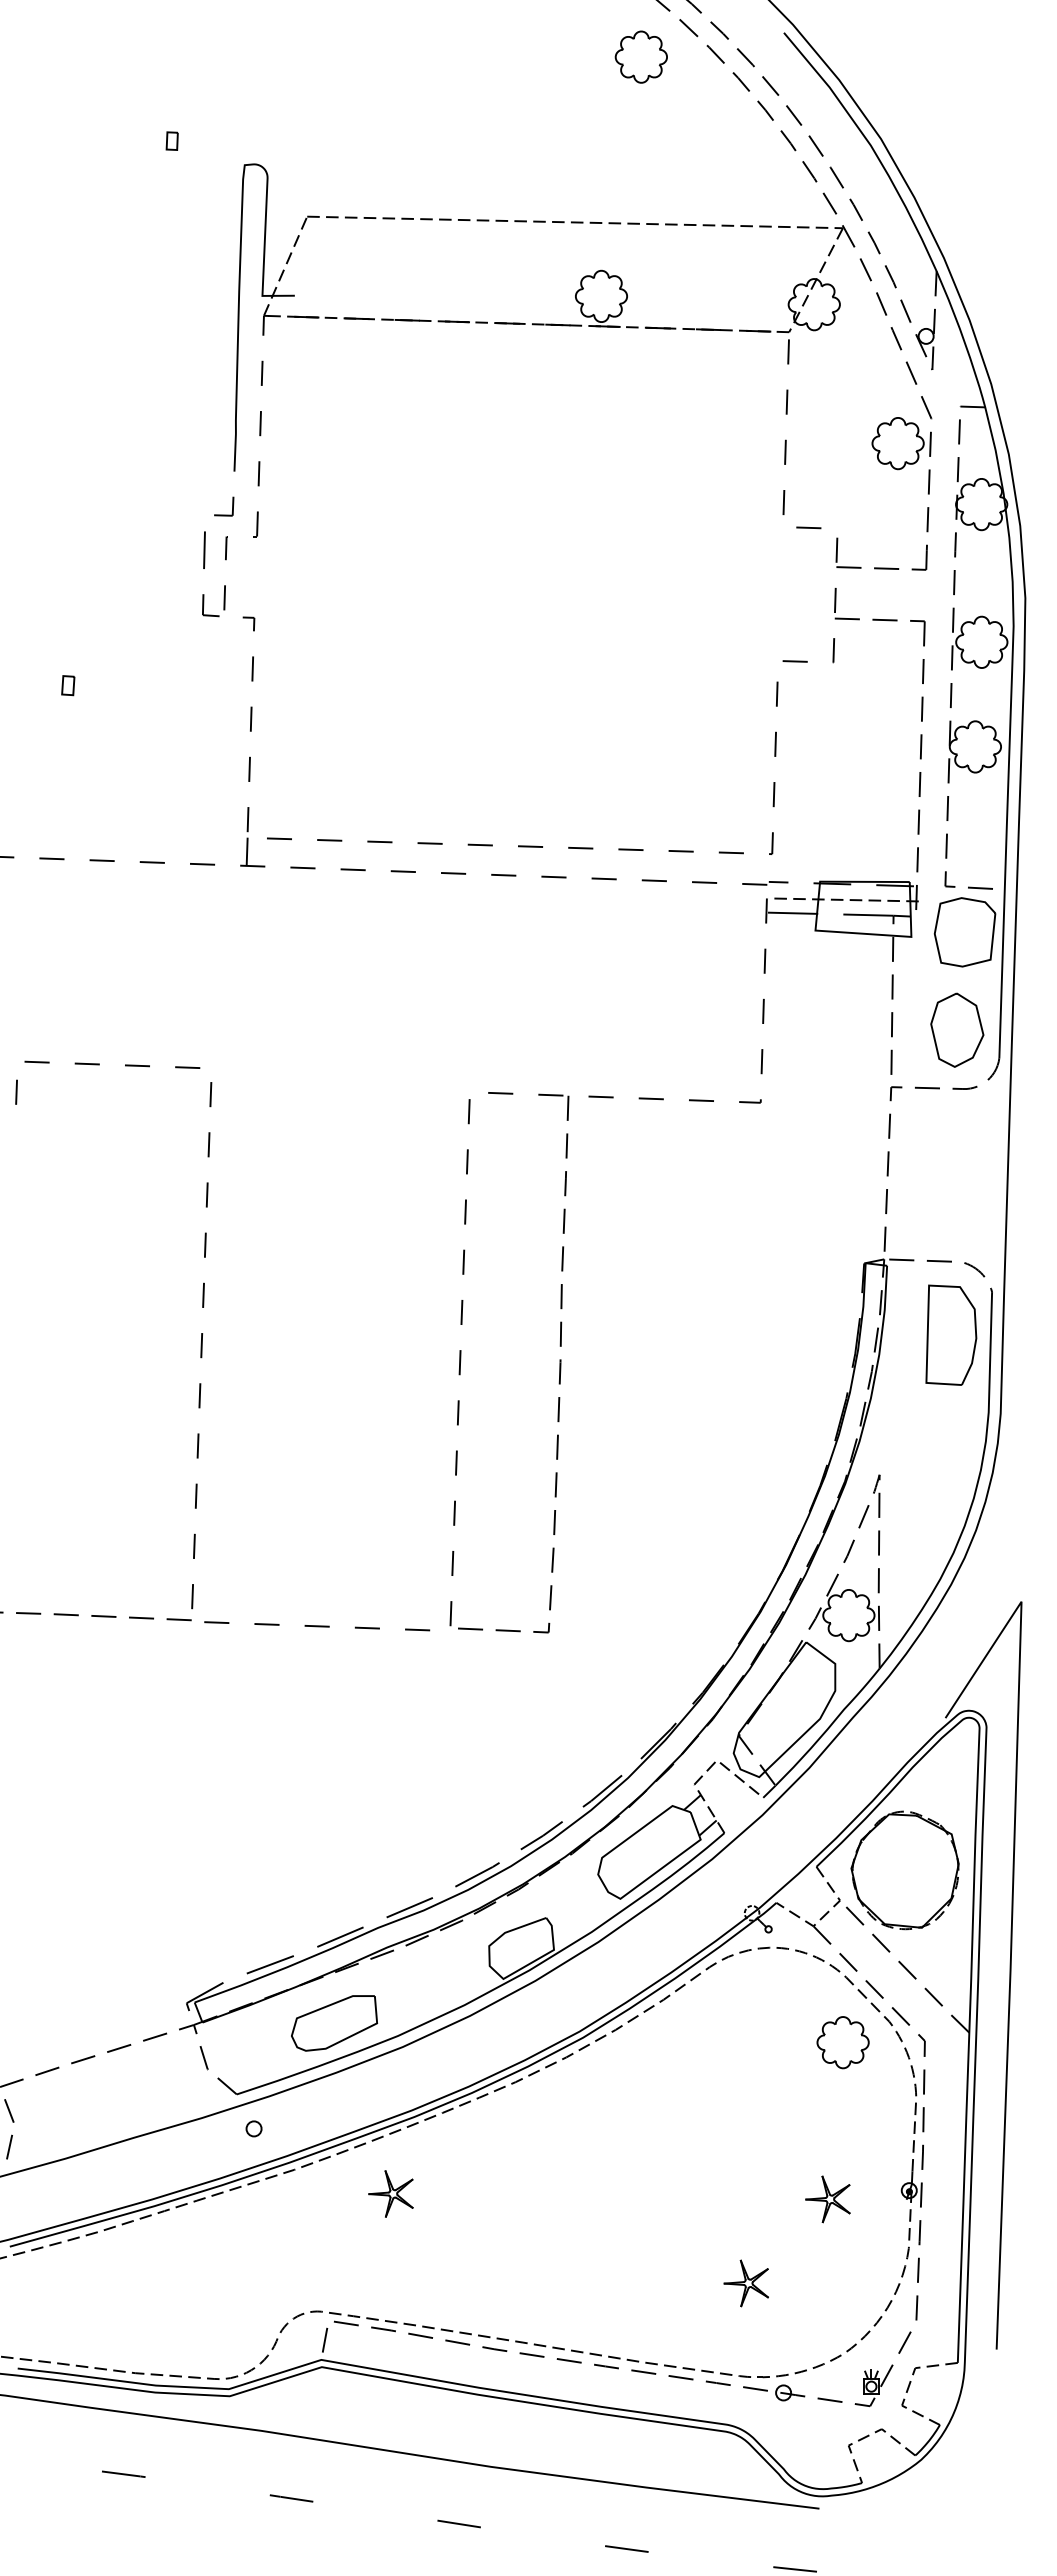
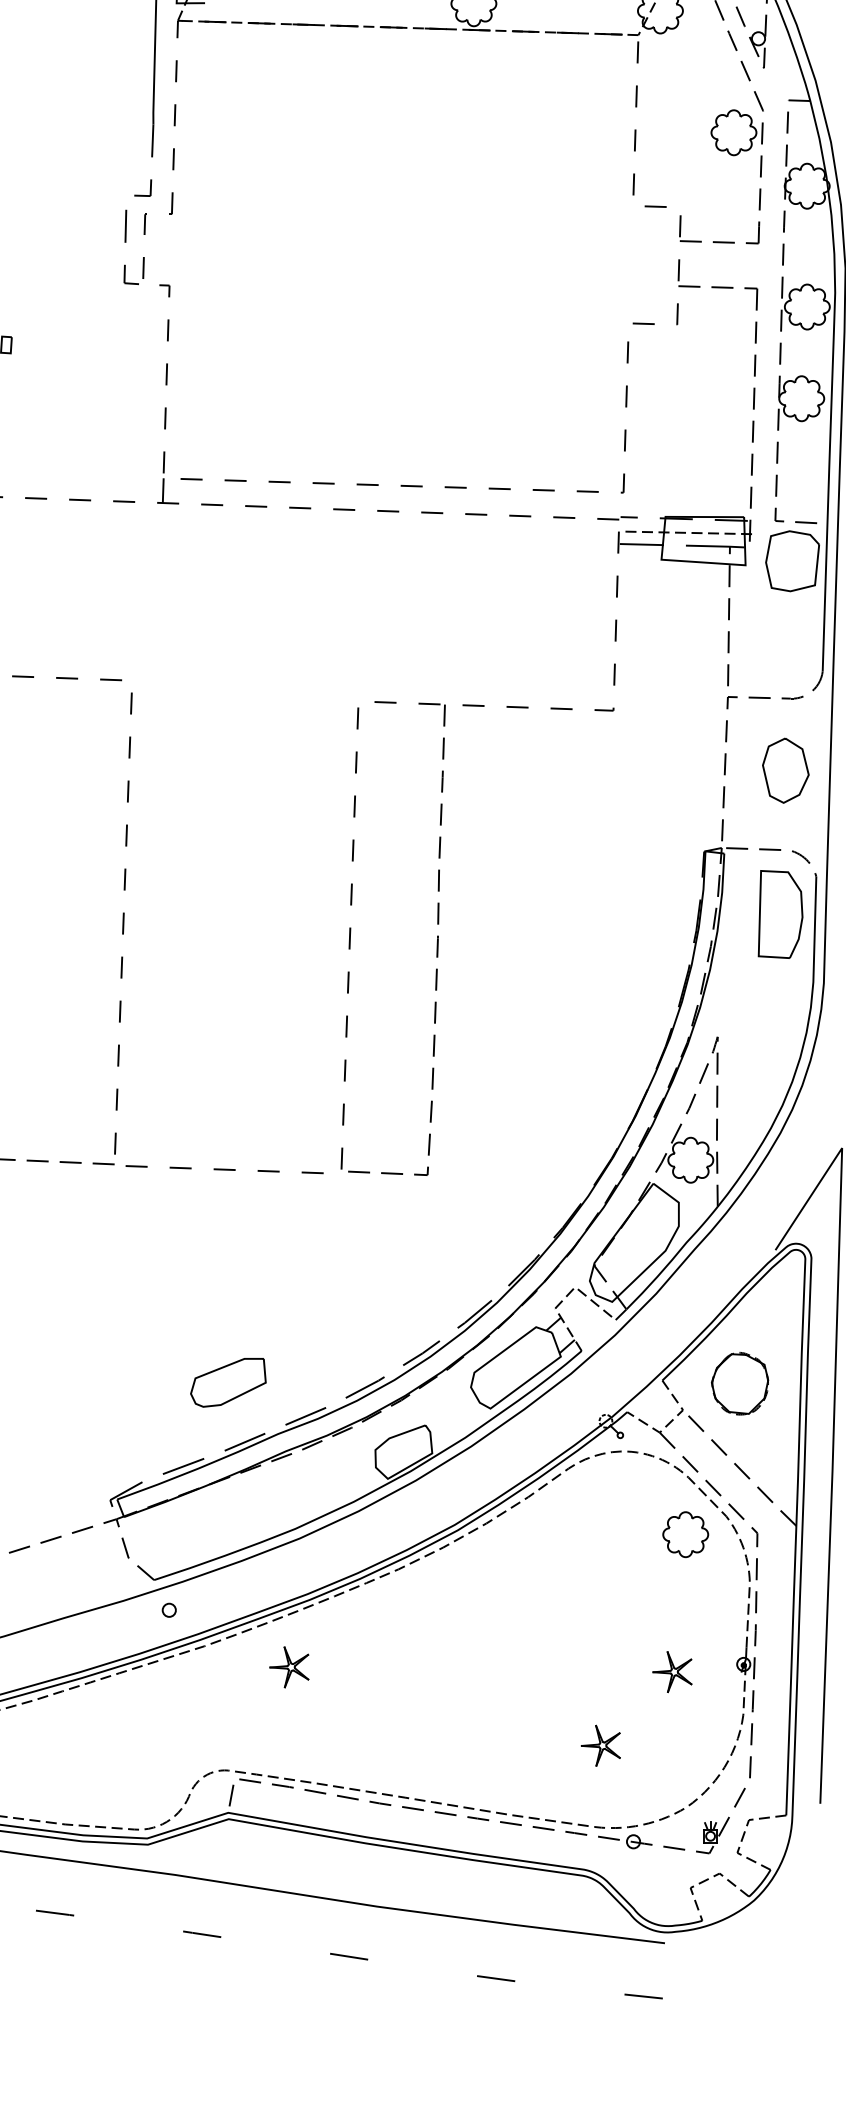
part: (957, 1029) -> (786, 770), moved
part: (904, 1870) -> (739, 1383), size x0.6
part: (334, 2023) -> (228, 1382), moved

